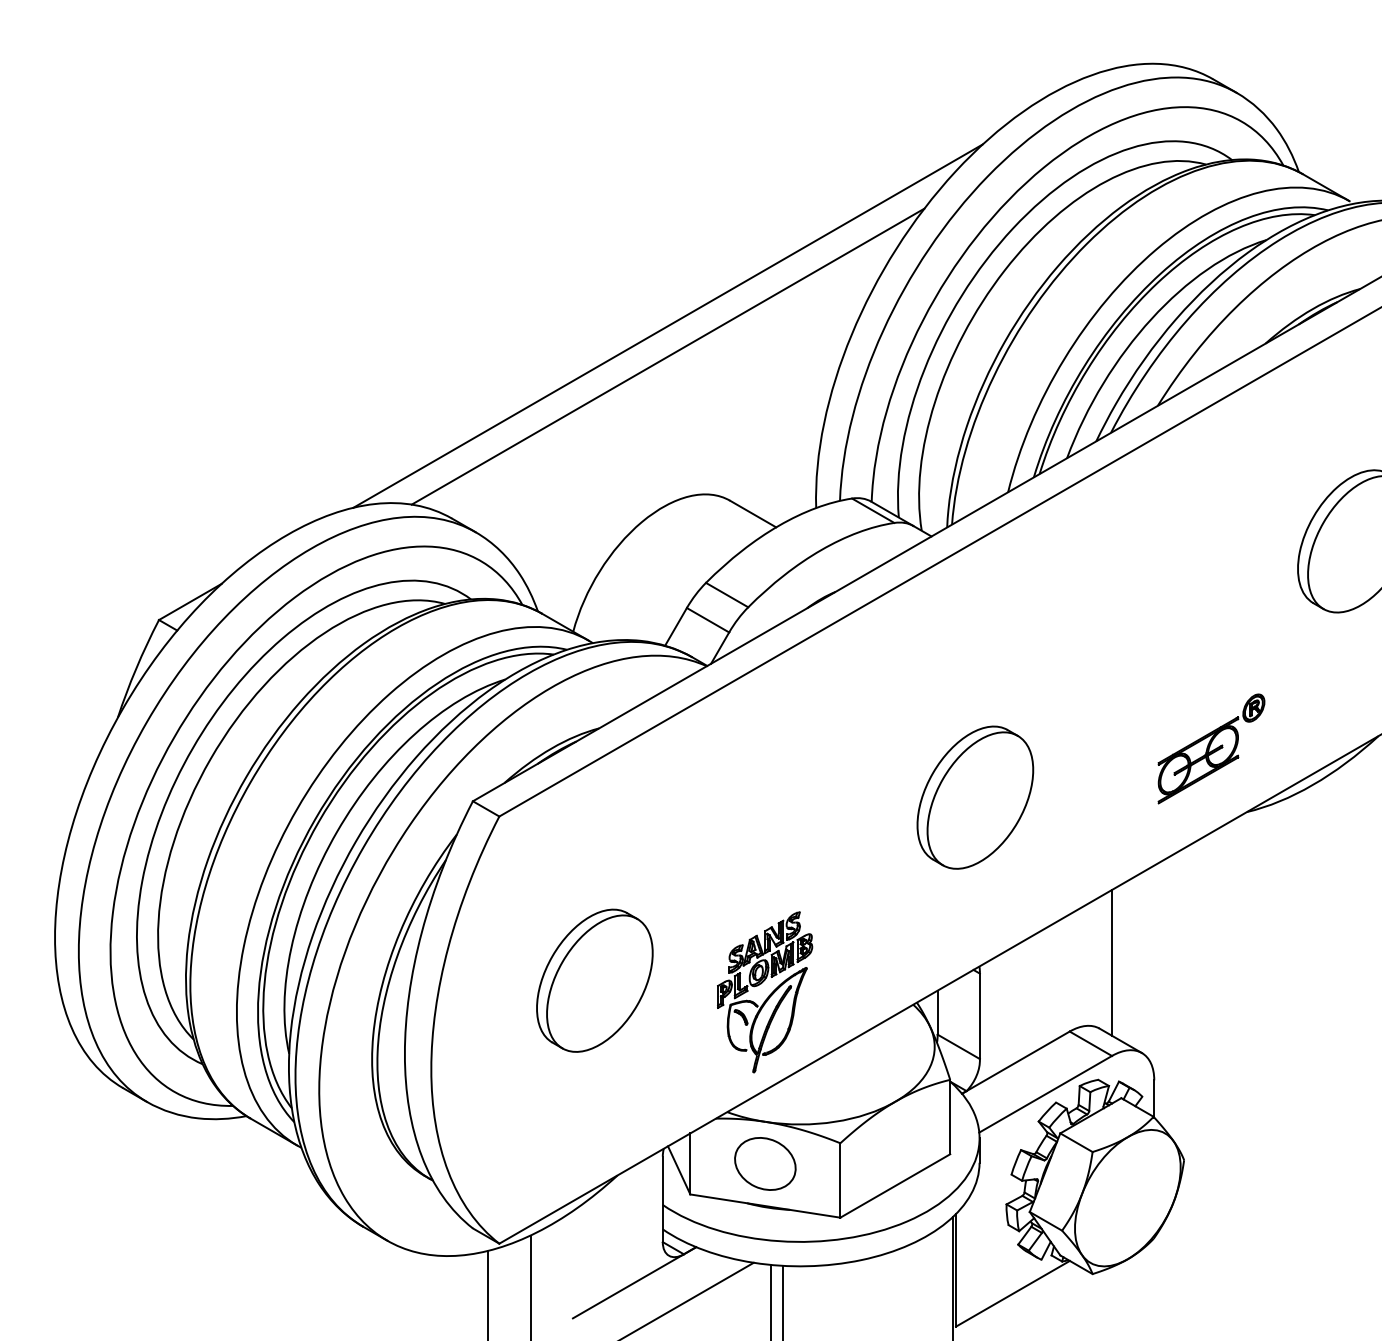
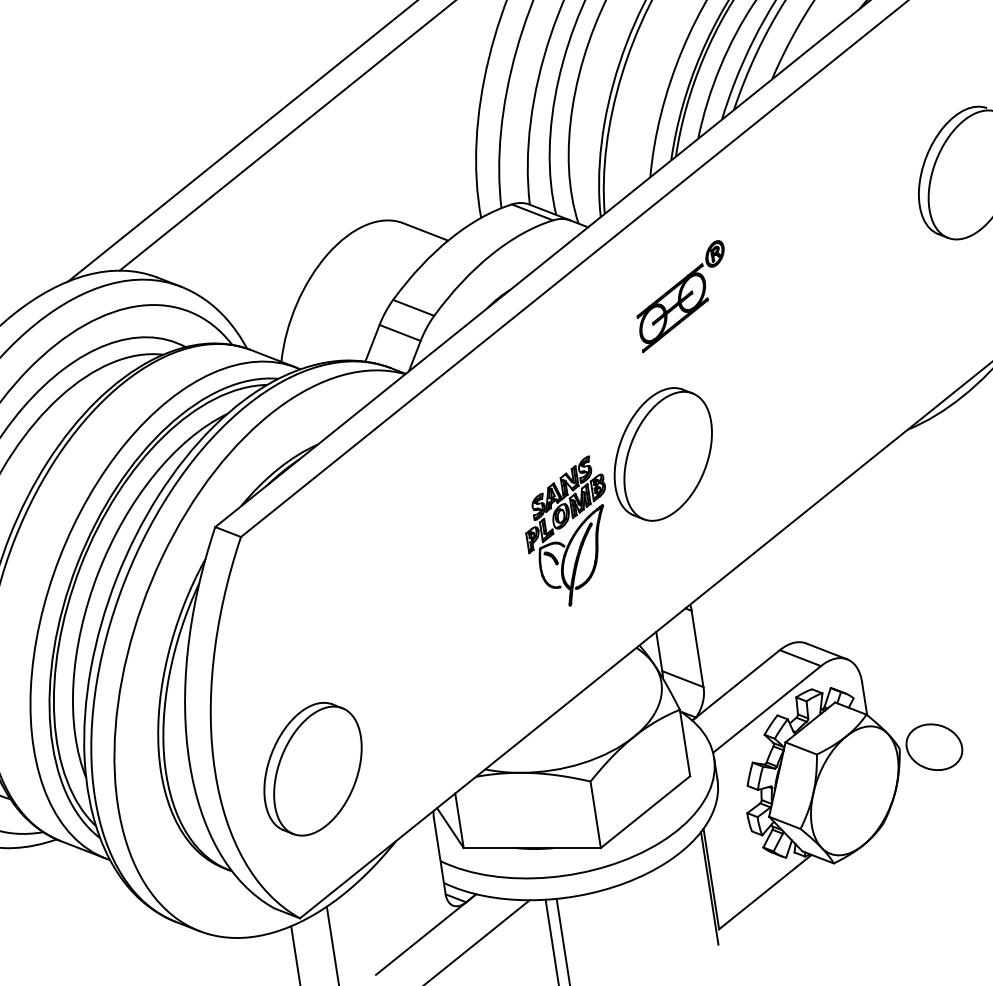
part: (1211, 748) -> (682, 295), moved
line: (1111, 962) -> (807, 582), removed
part: (594, 980) -> (312, 769), moved
part: (765, 992) -> (569, 532), moved
part: (765, 1163) -> (934, 746), moved

